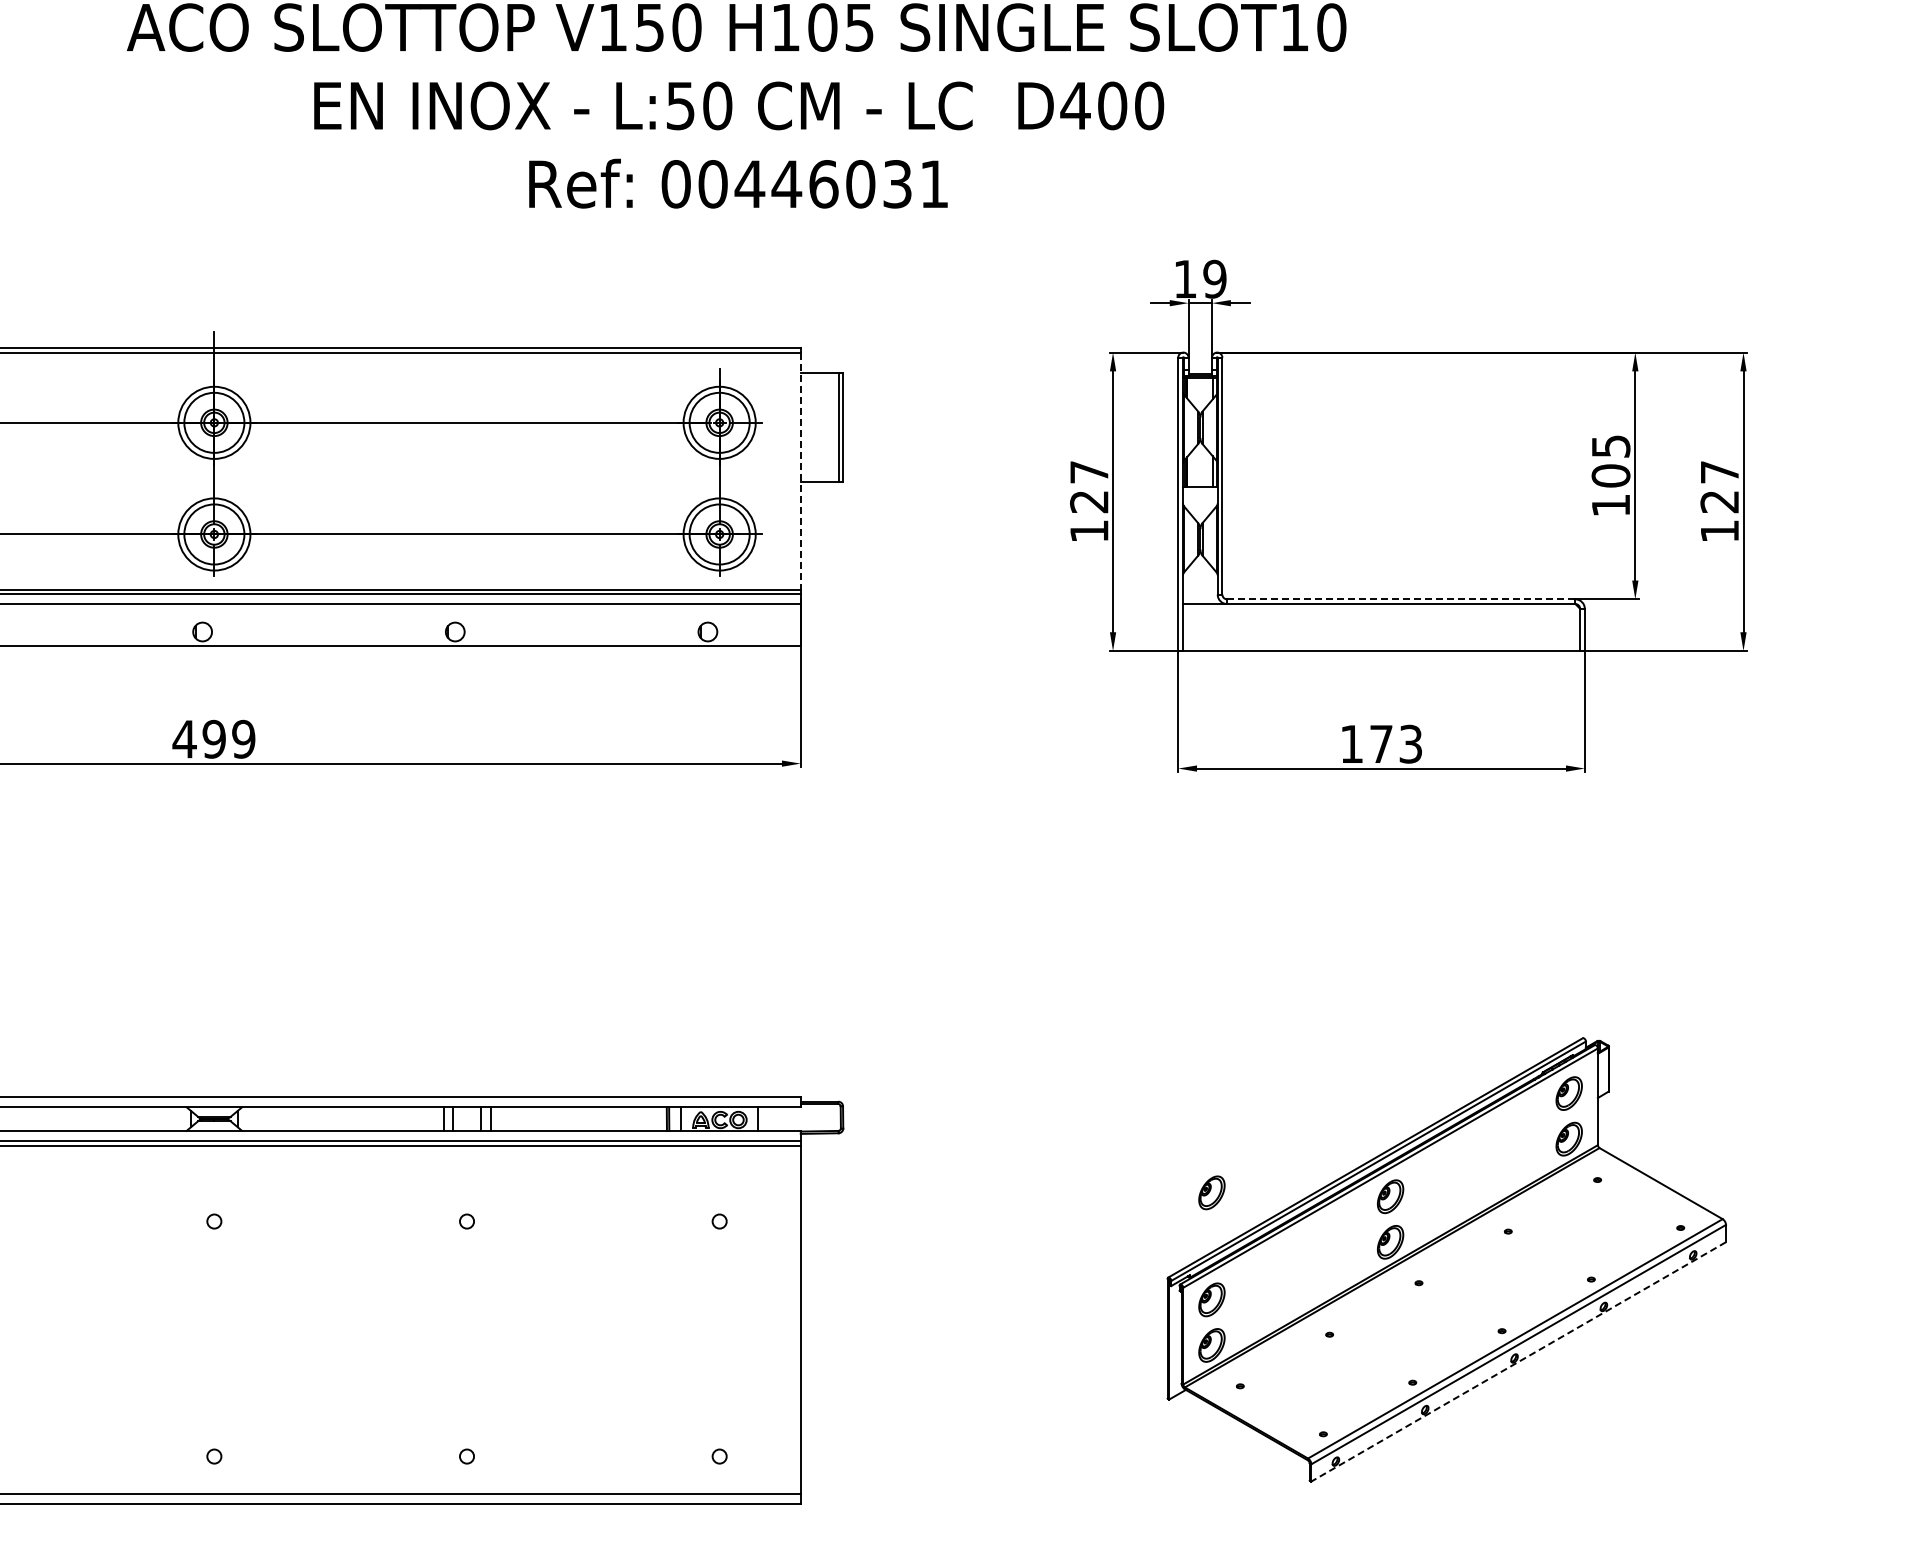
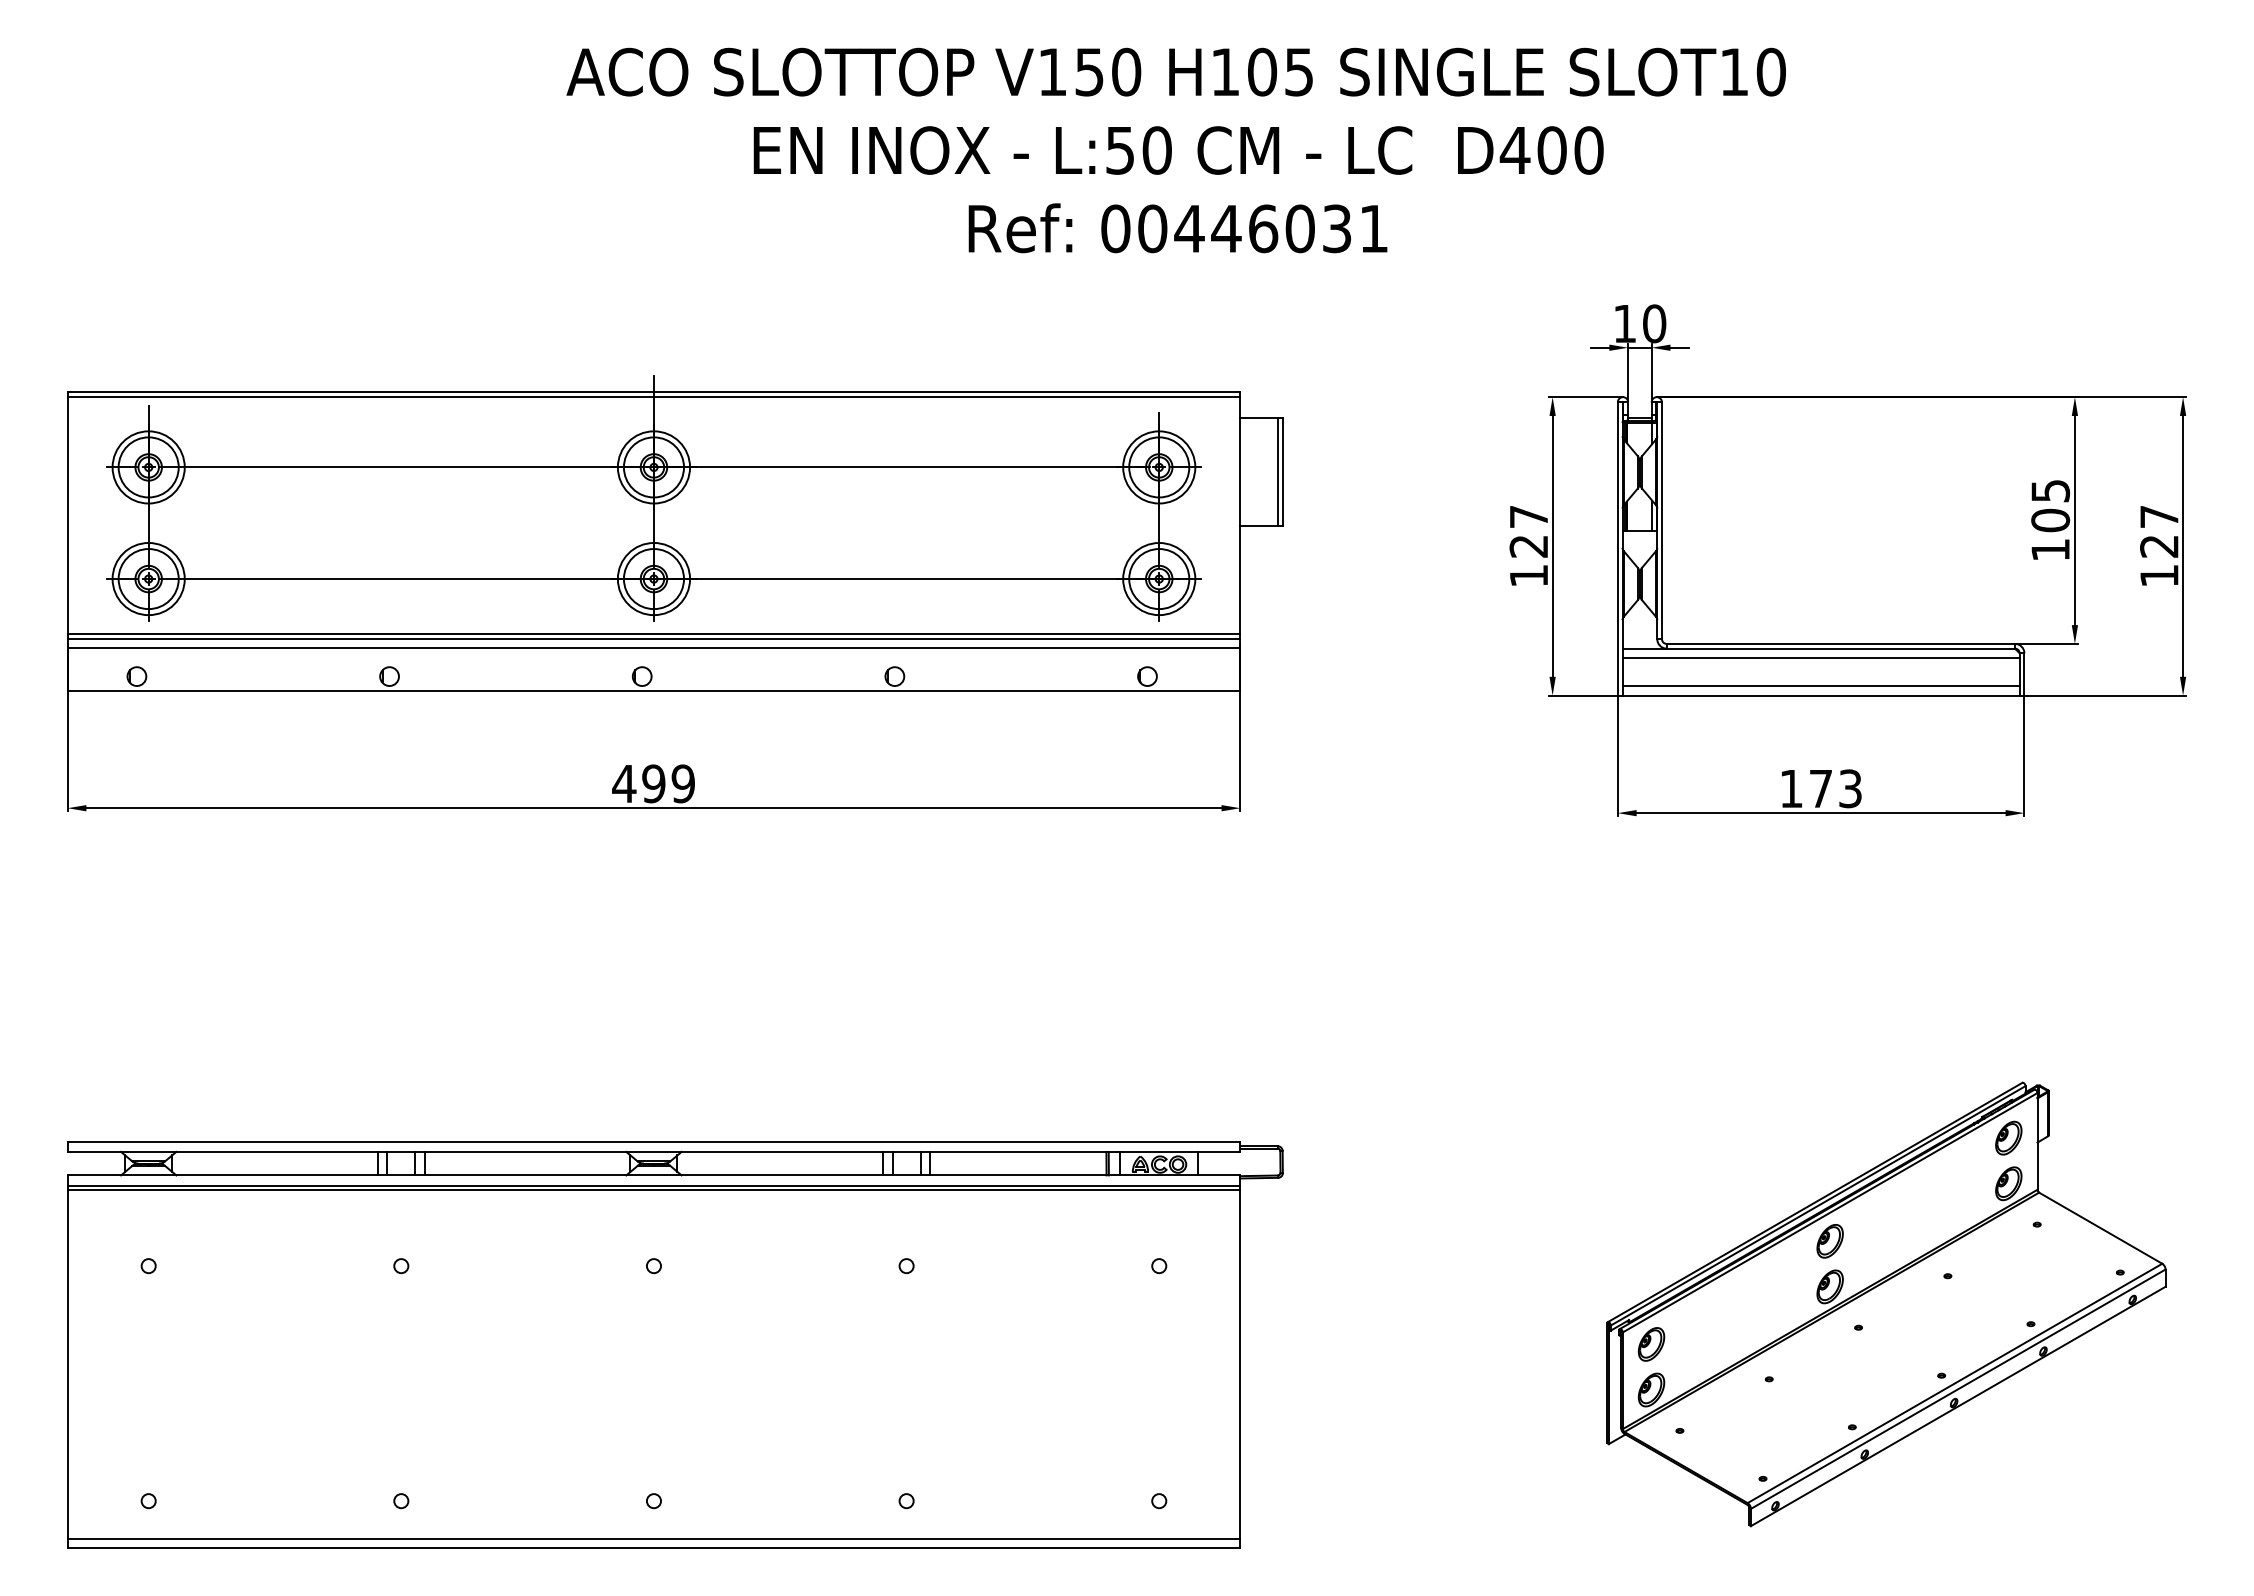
text: (1214, 278) -> (1654, 323), 19 -> 10
line: (800, 471) -> (1240, 516), dashed -> solid
line: (1401, 598) -> (1841, 643), dashed -> solid
line: (1380, 613) -> (1820, 658), added
line: (1380, 641) -> (1820, 686), added
part: (1211, 1192) -> (1651, 1237), removed
line: (1517, 1361) -> (1957, 1406), dashed -> solid

